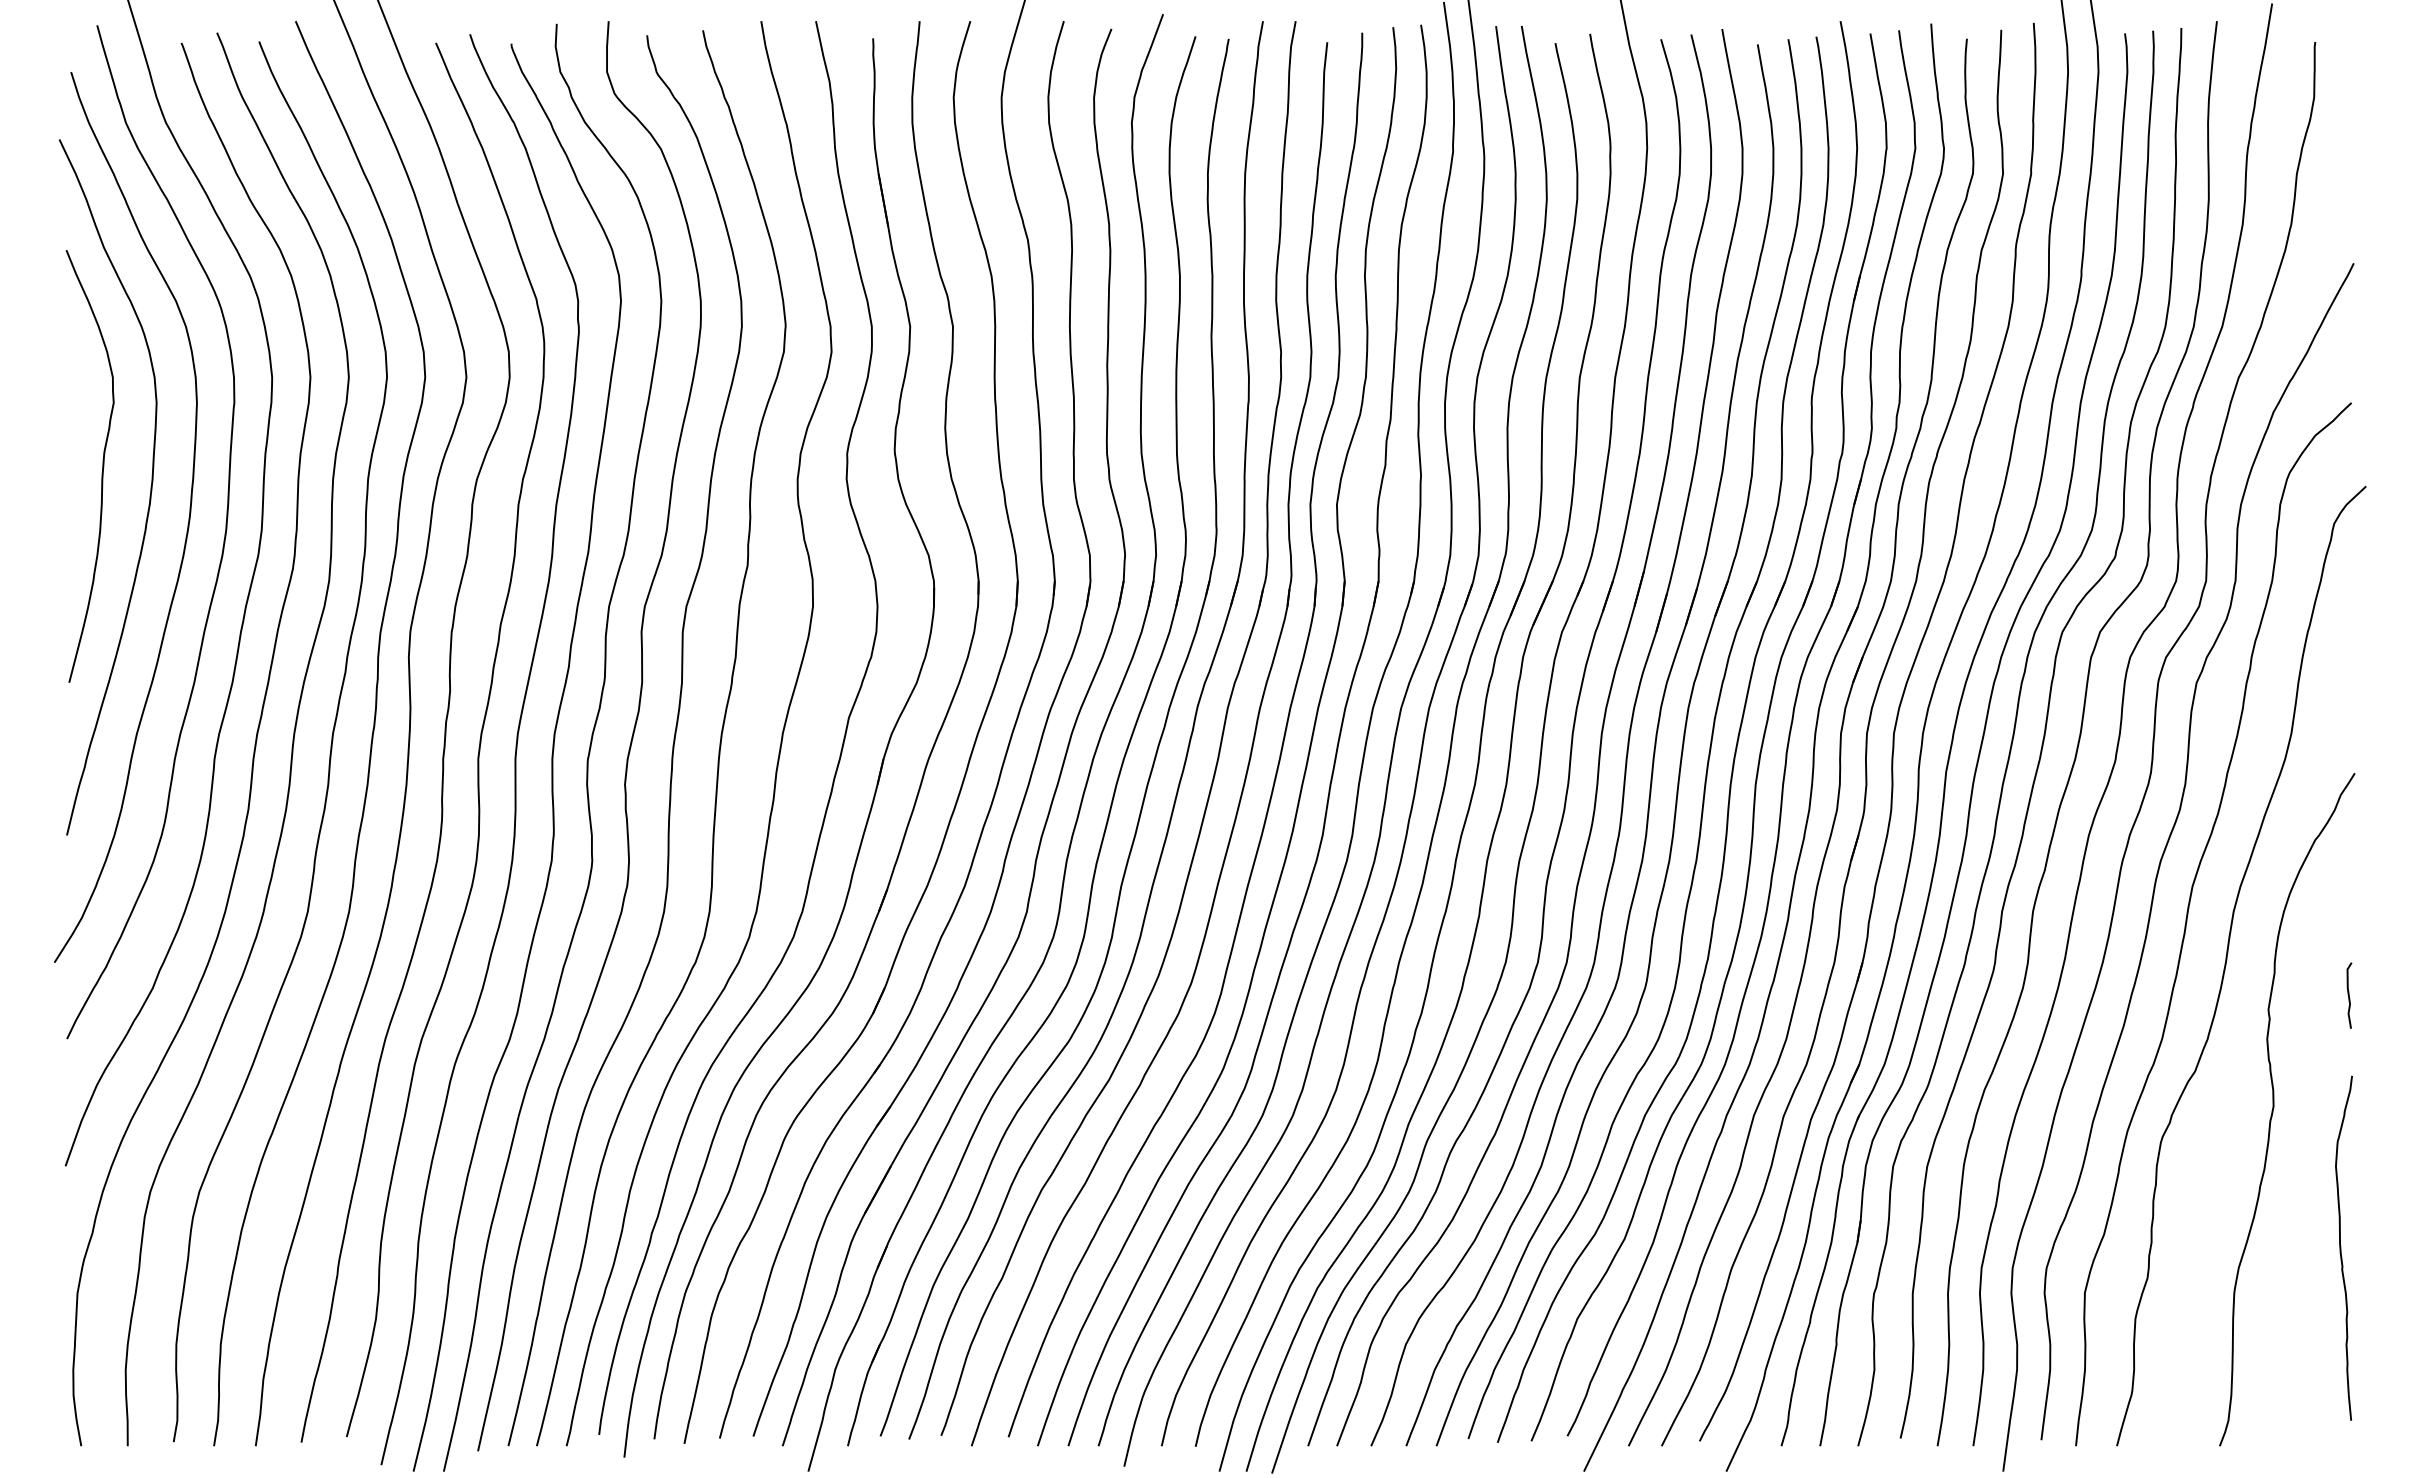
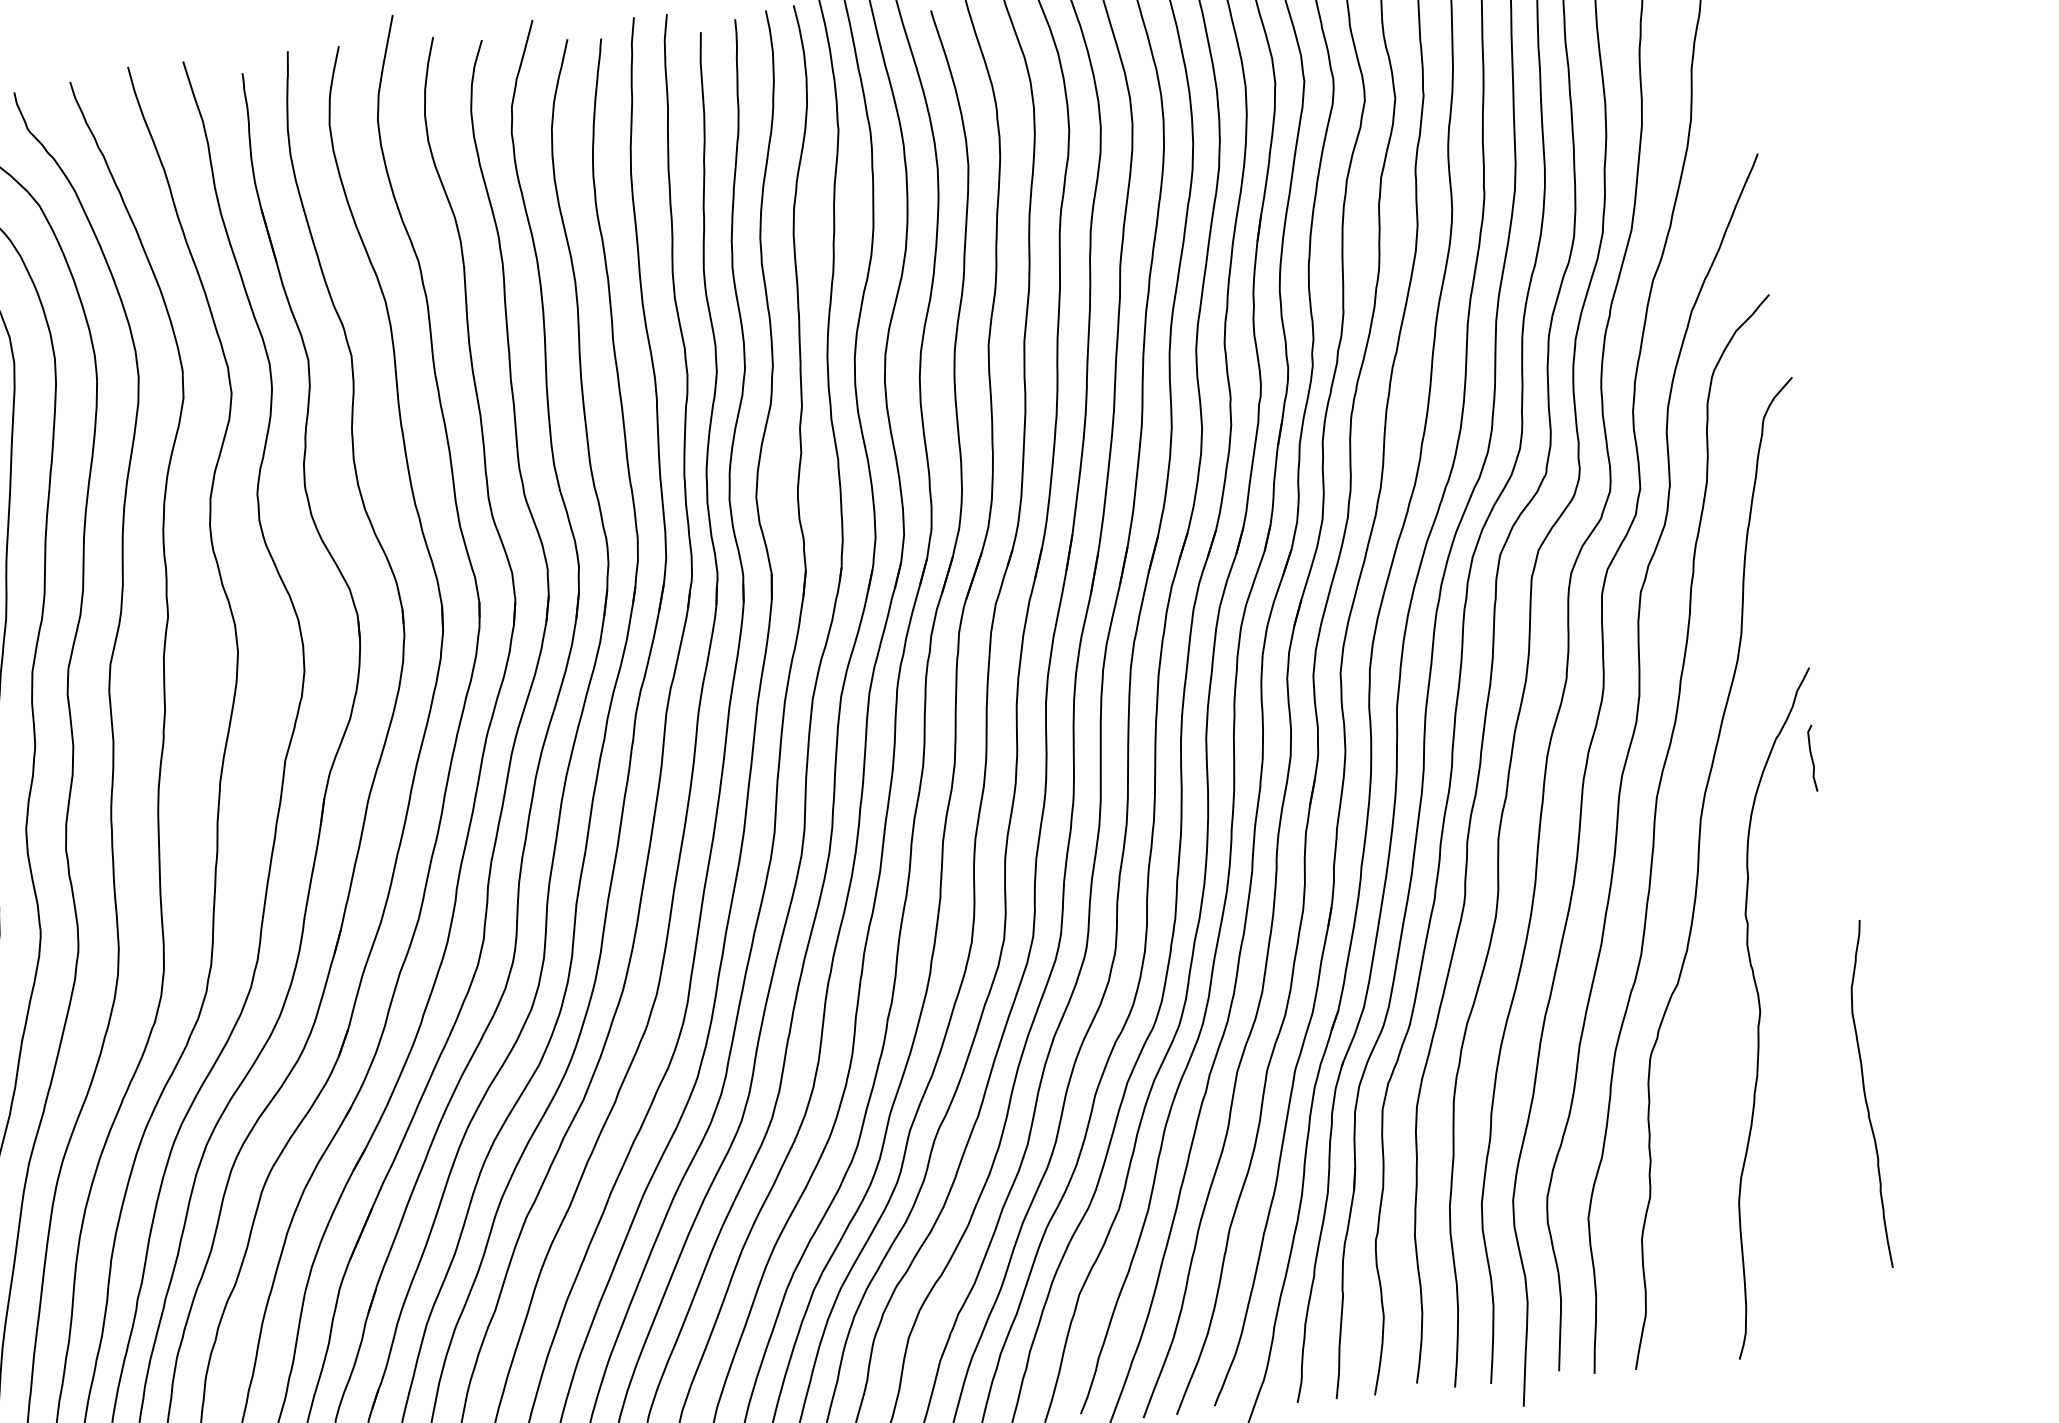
curve: (2349, 995) -> (1812, 758), moved
curve: (2341, 1247) -> (1865, 1094), moved

